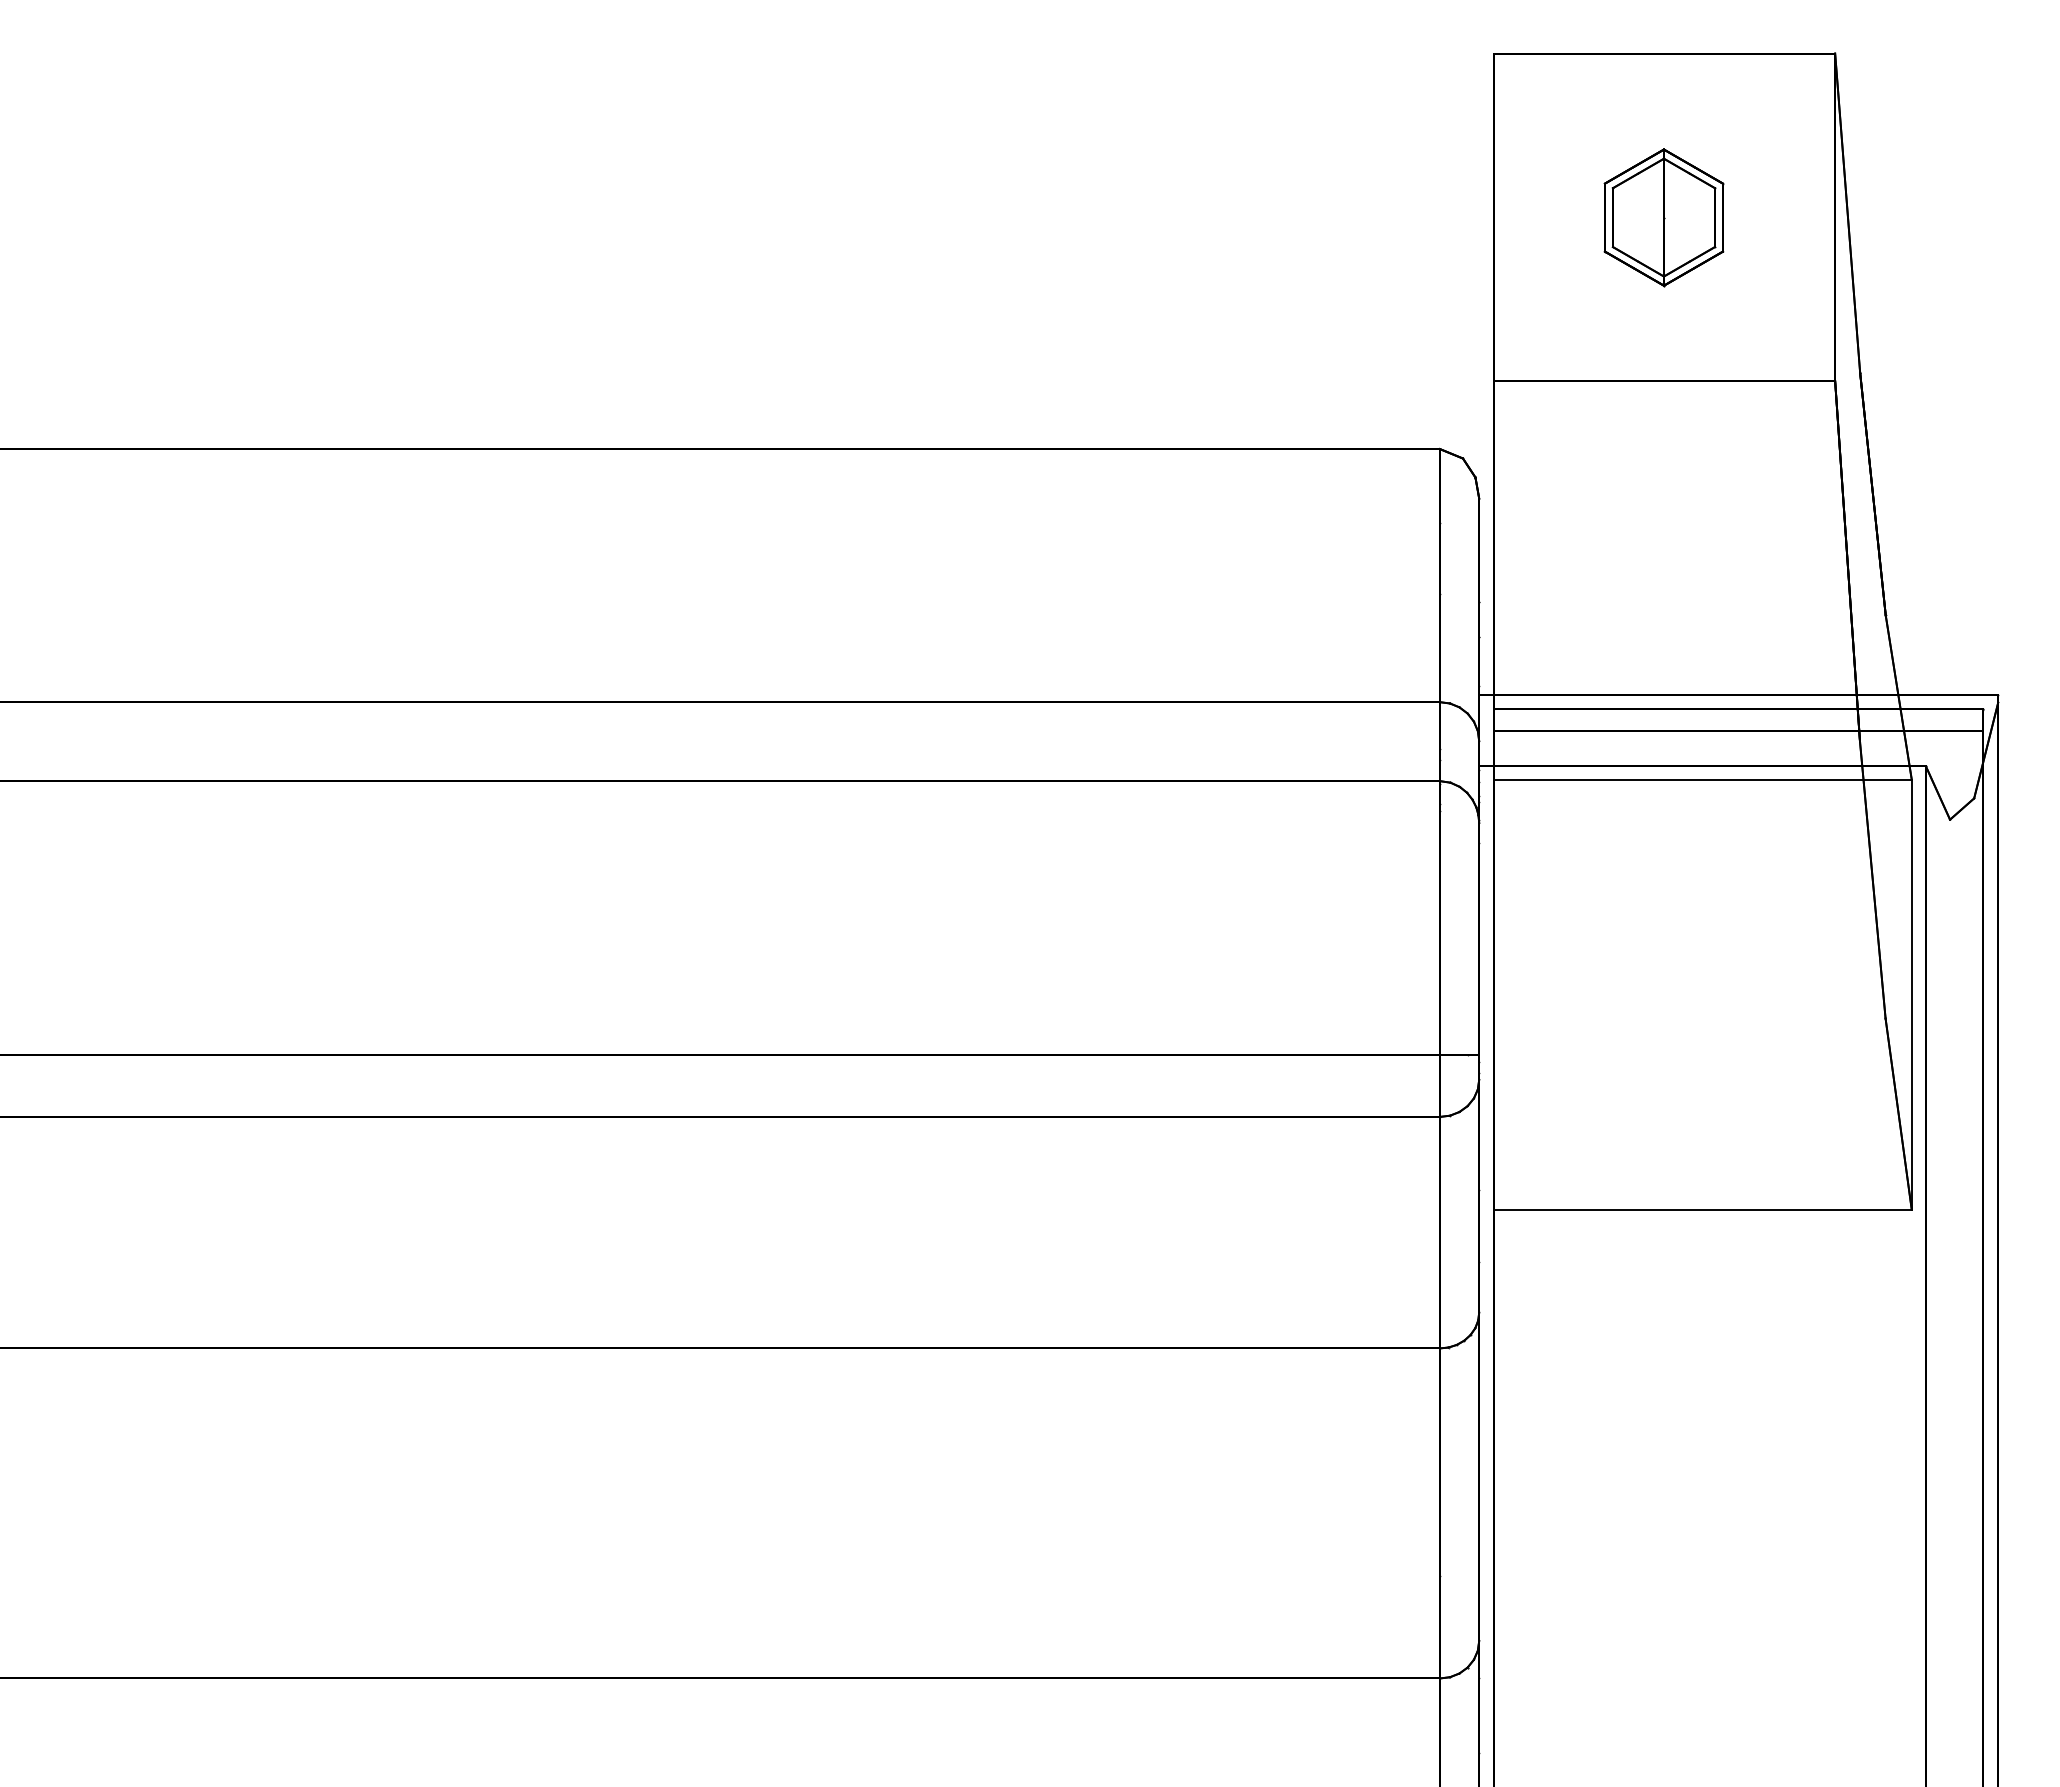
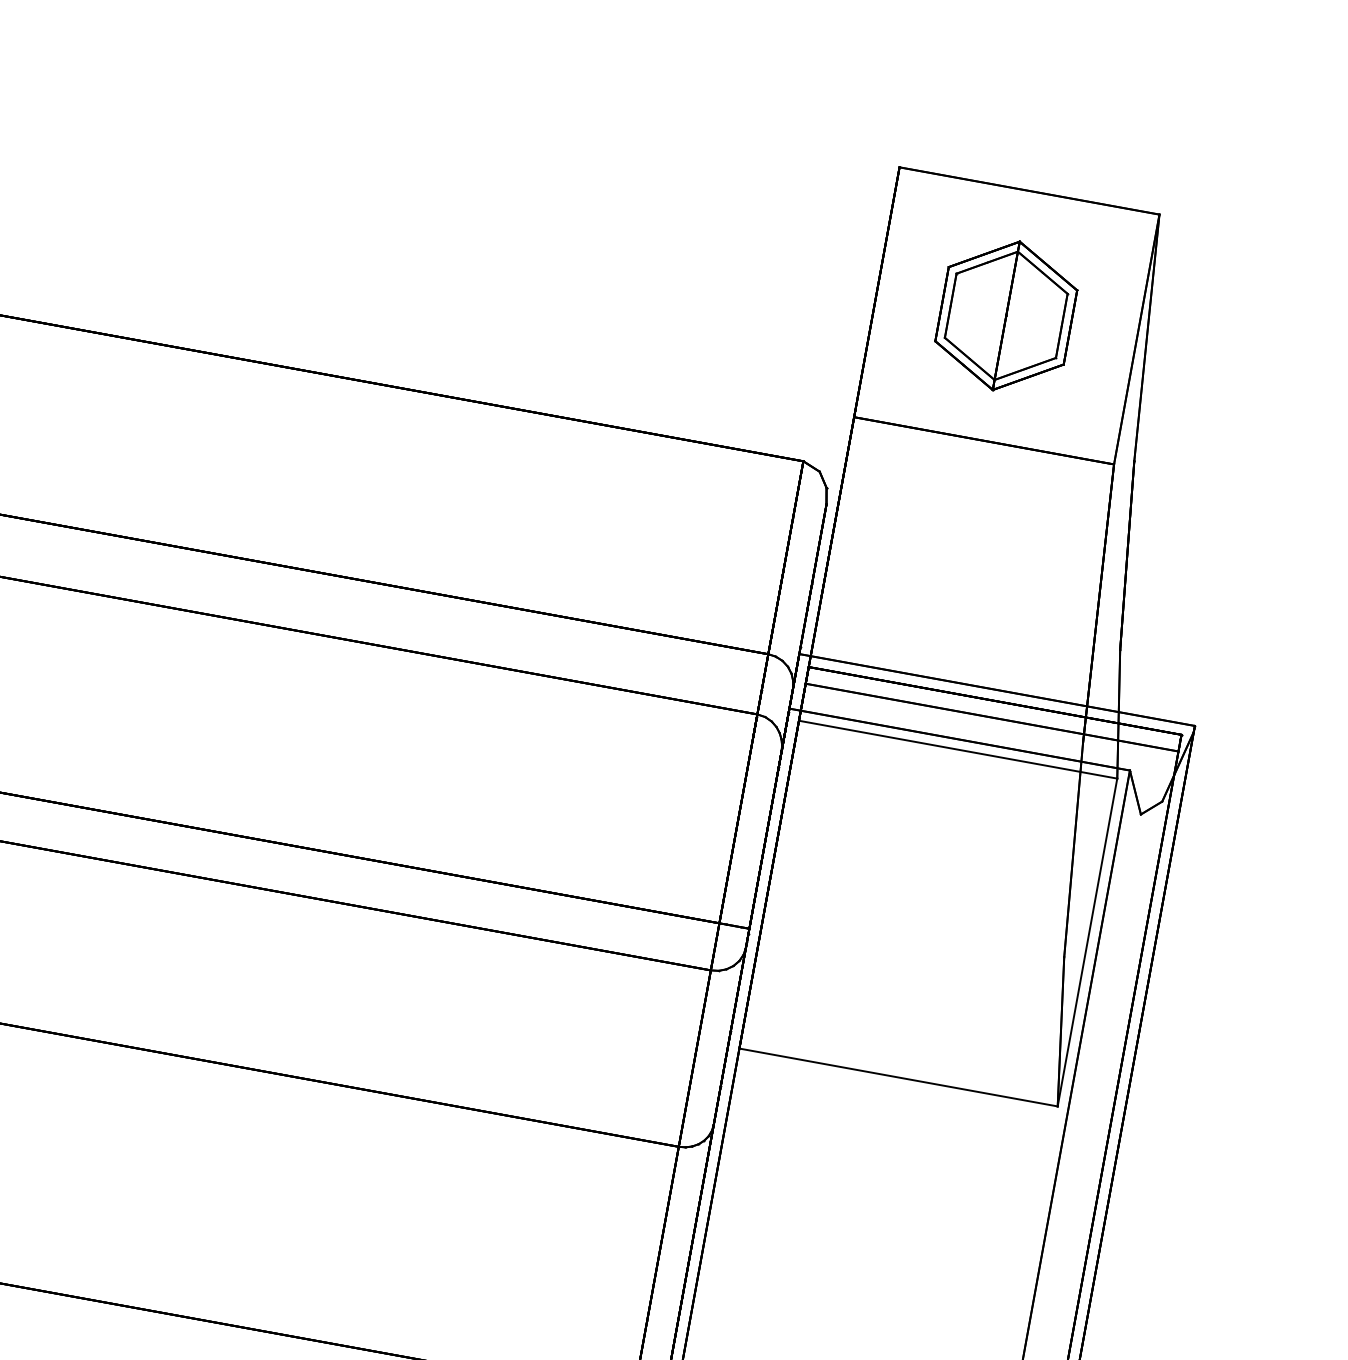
part: (1663, 217) -> (1005, 315), size x1.43

